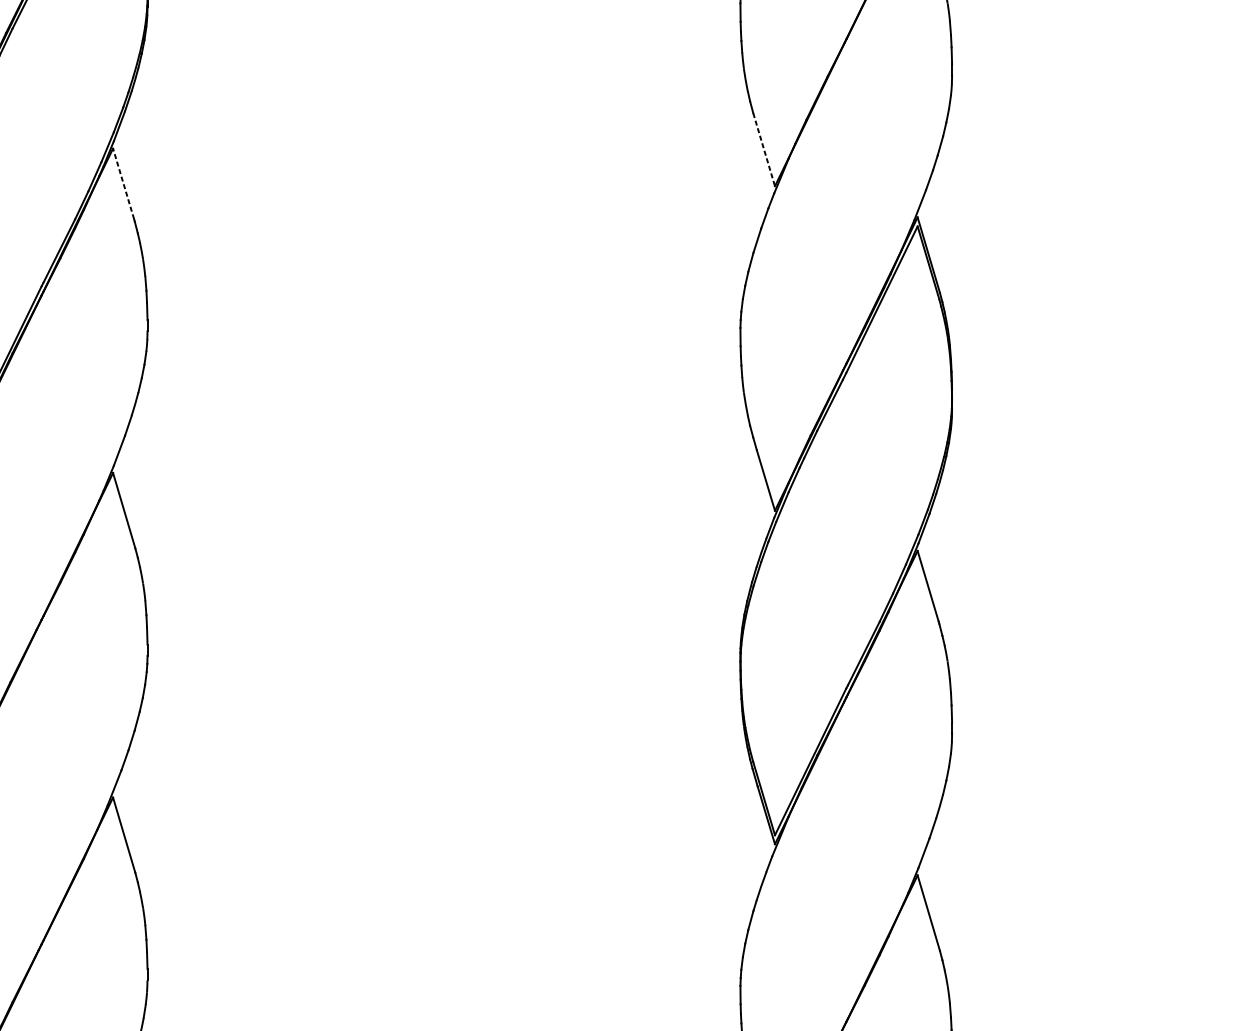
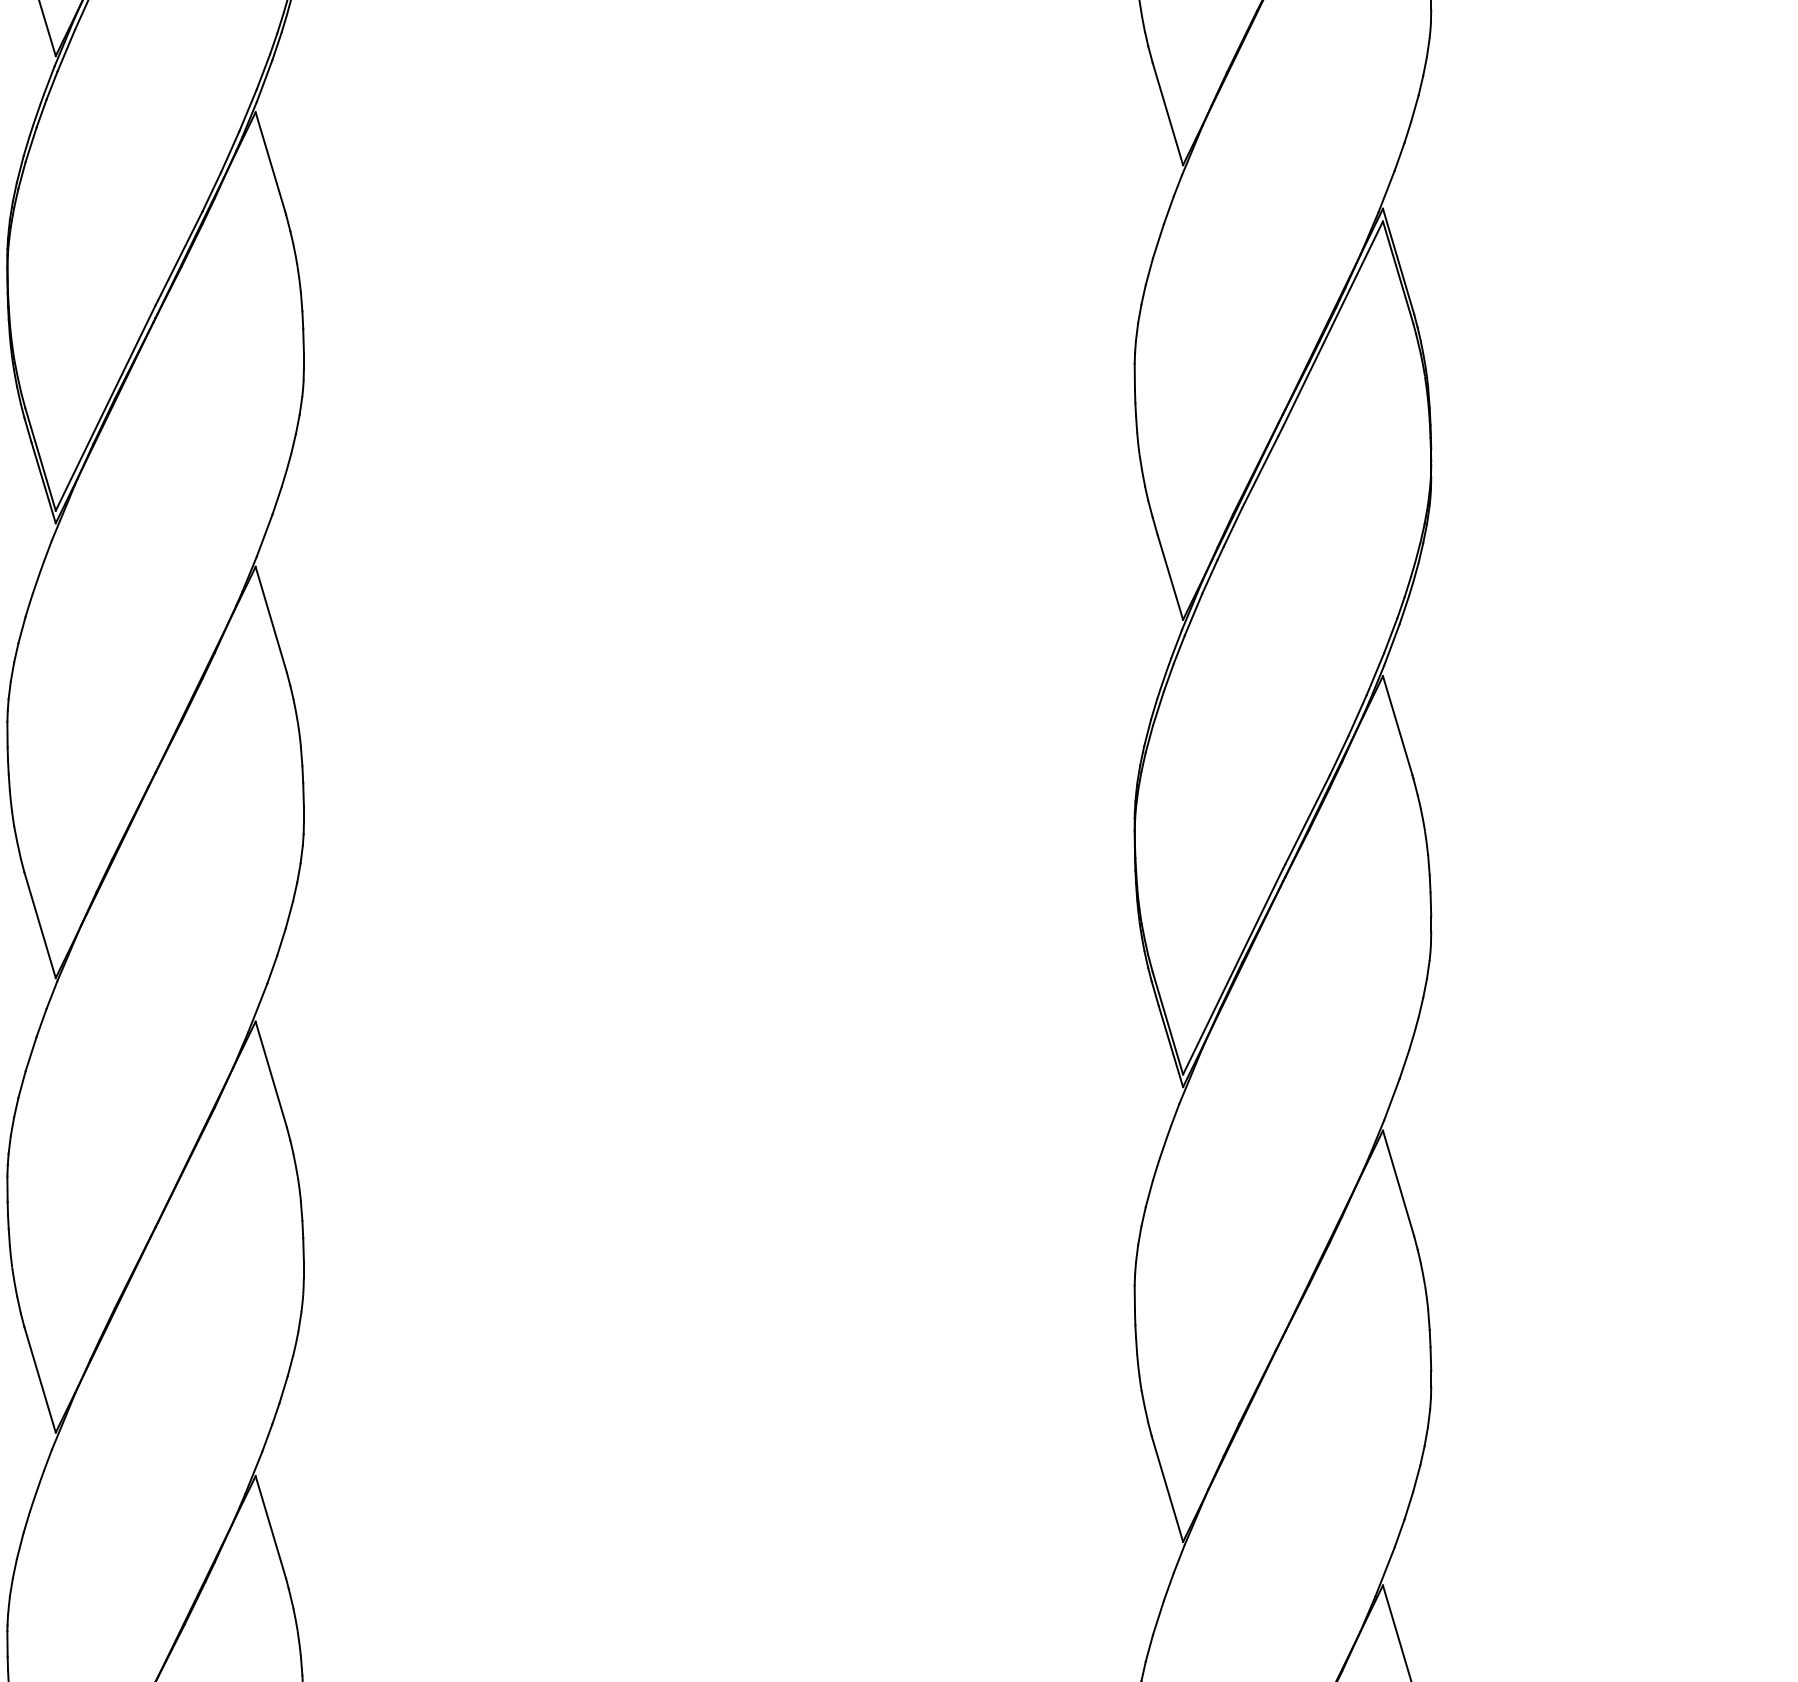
line: (764, 150) -> (1168, 114), dashed -> solid
line: (123, 183) -> (270, 161), dashed -> solid

